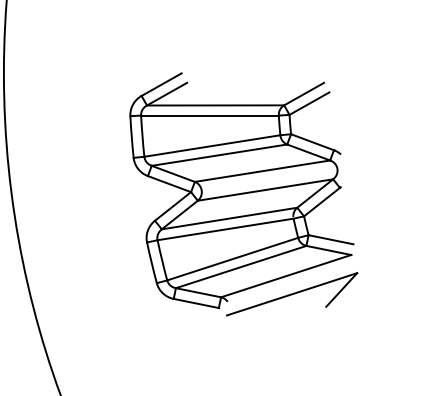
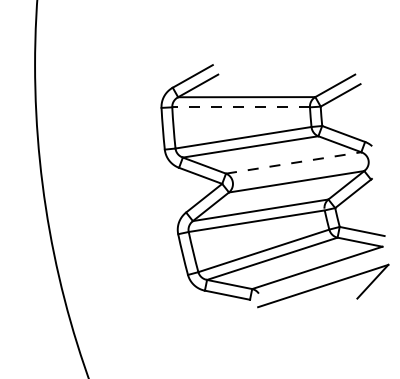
line: (209, 115) -> (240, 107), solid -> dashed
line: (263, 171) -> (294, 163), solid -> dashed

